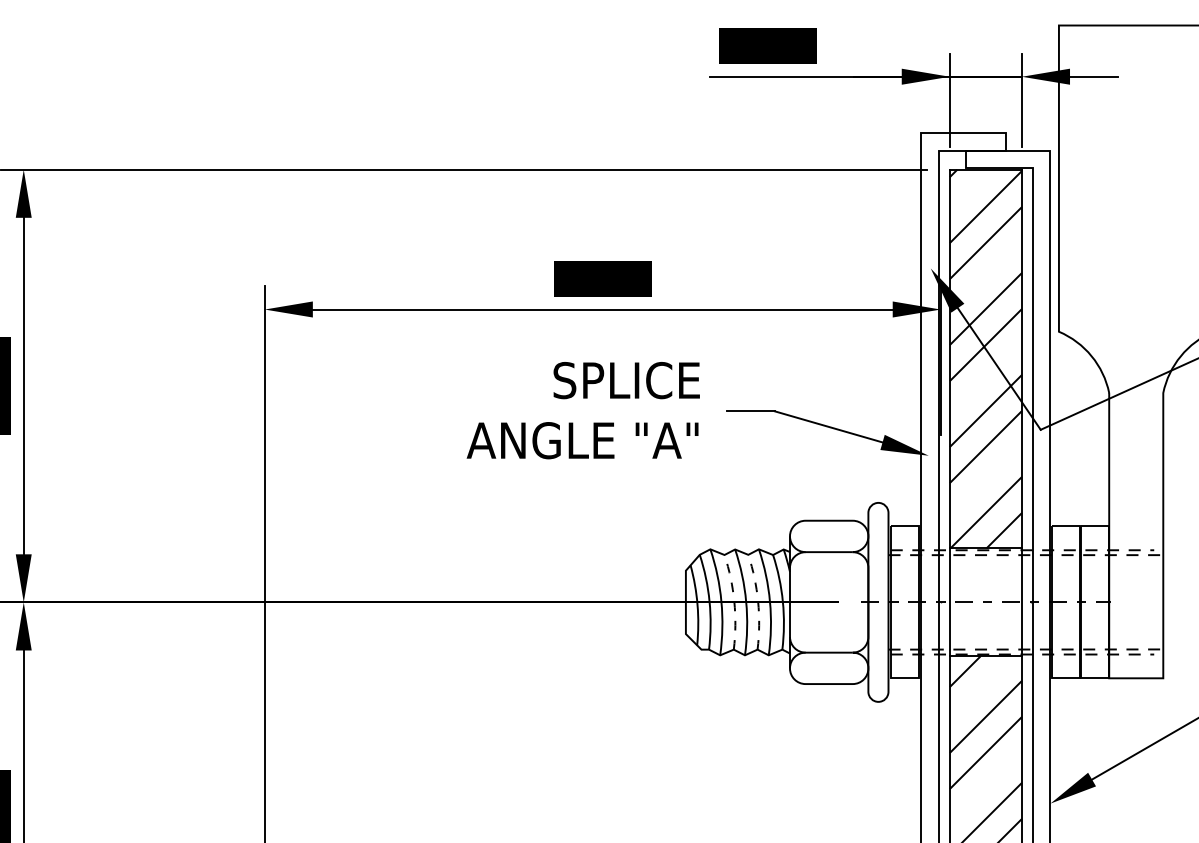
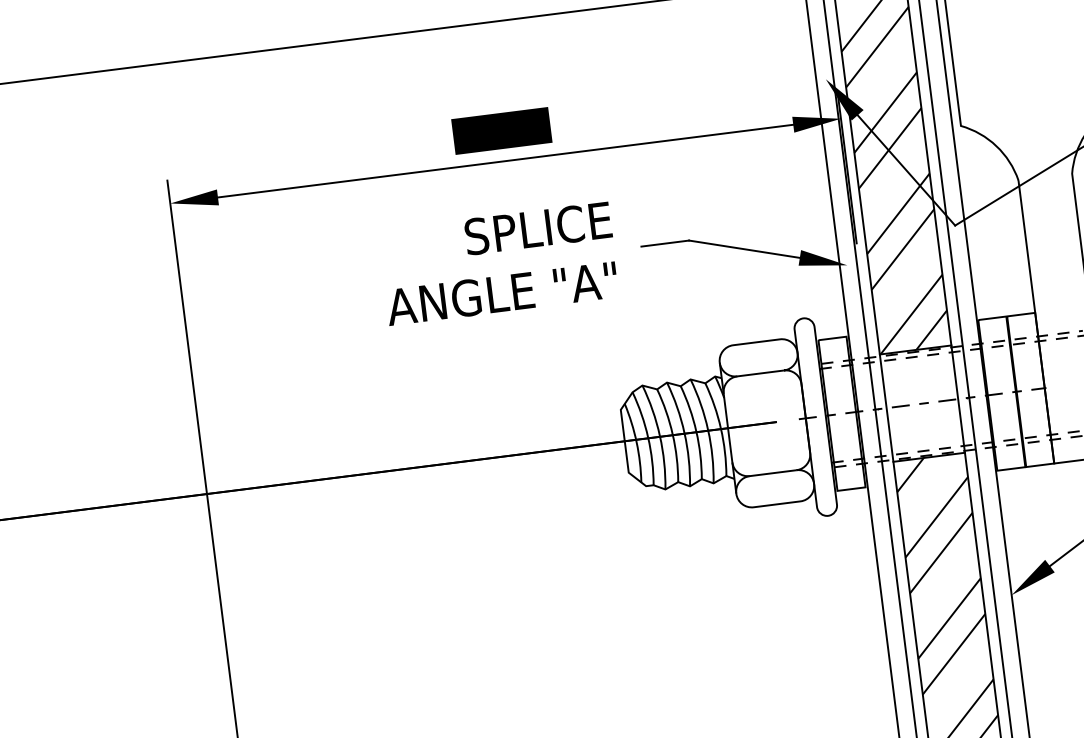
arc: (734, 601) -> (672, 434), dashed -> solid
arc: (758, 601) -> (696, 431), dashed -> solid

